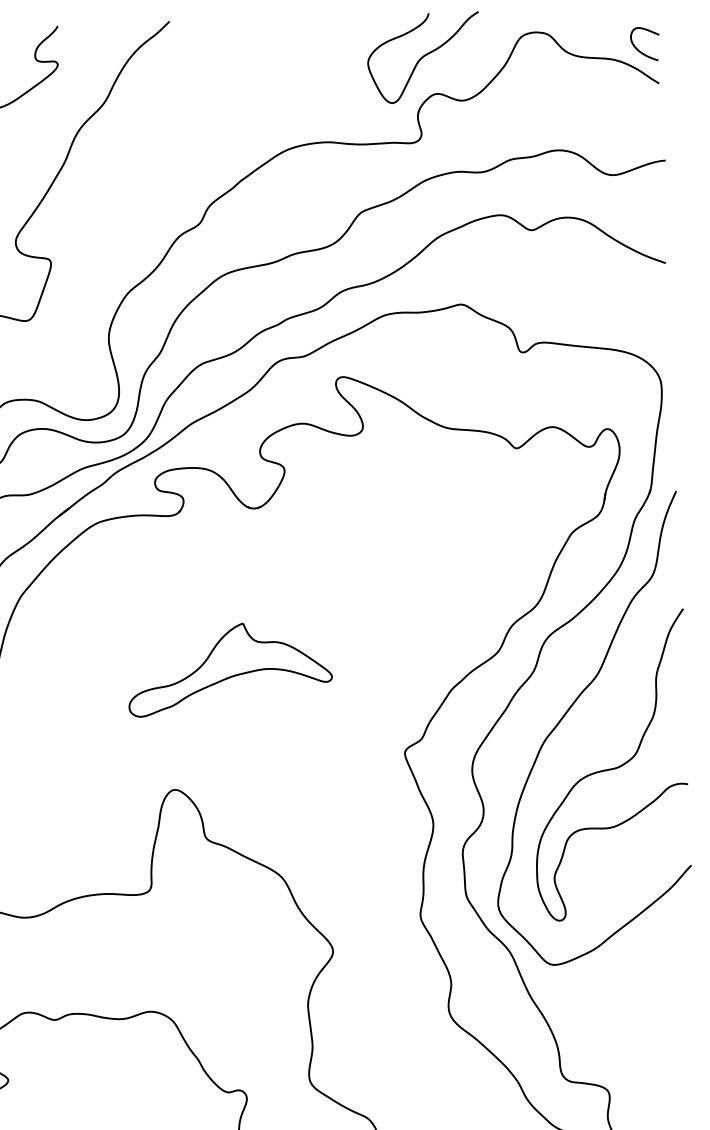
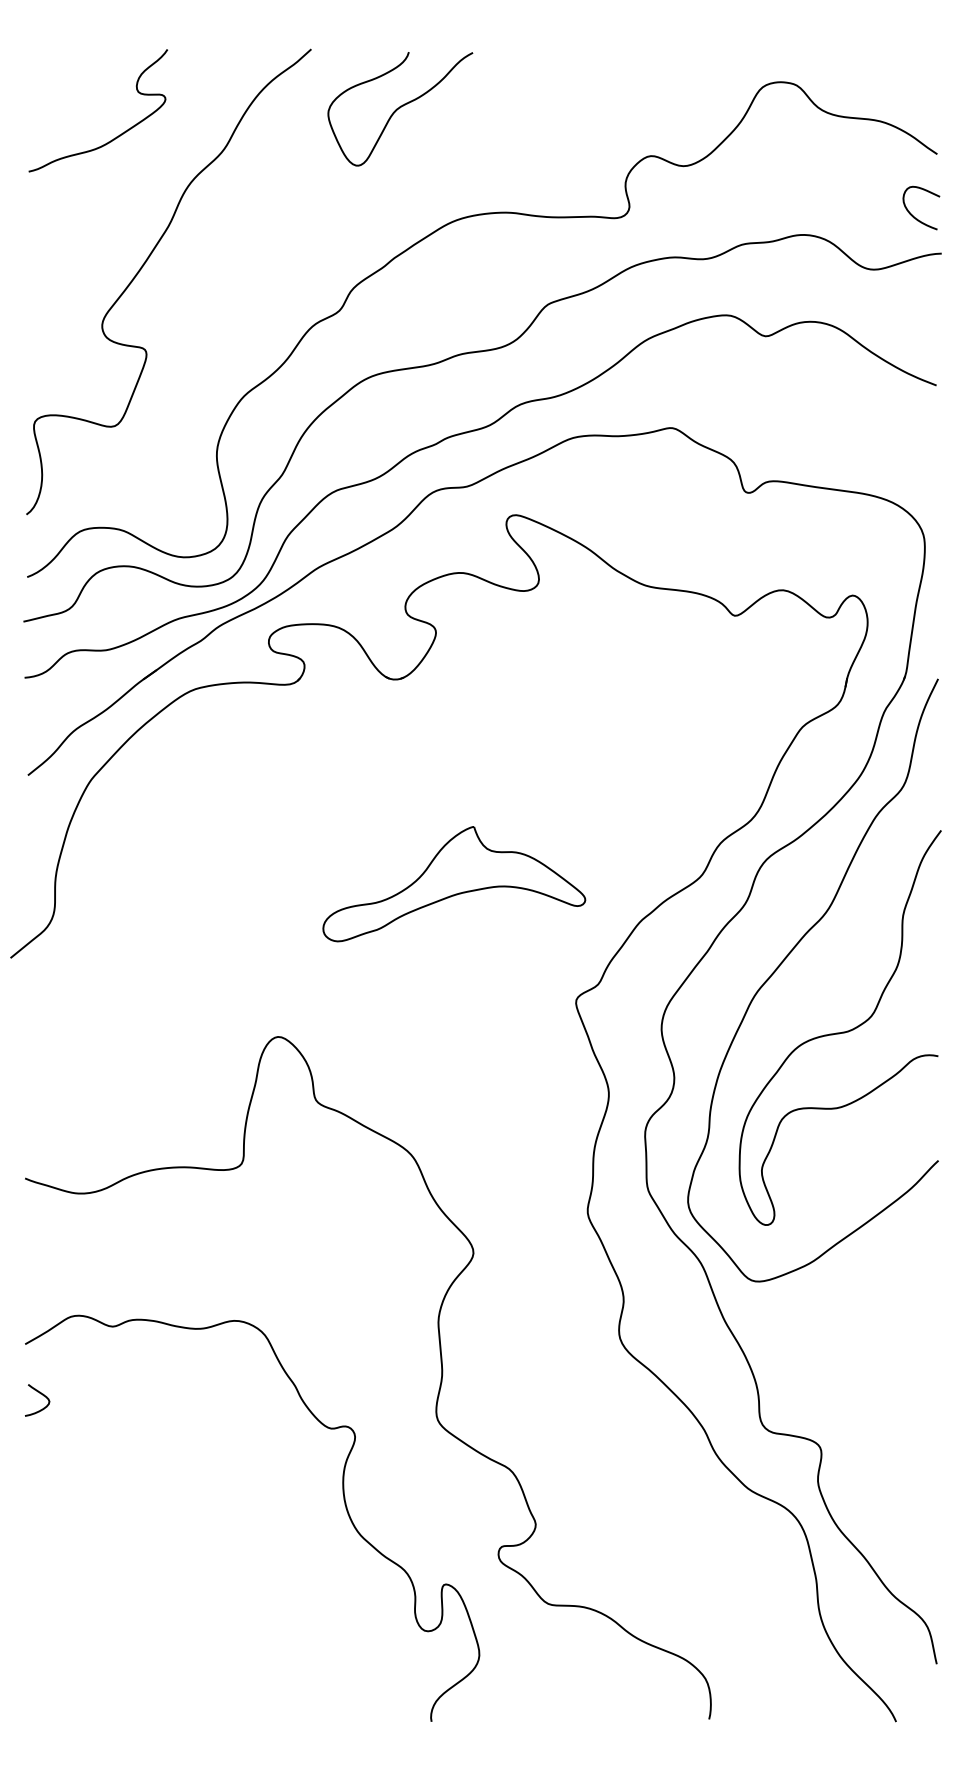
curve: (639, 50) -> (913, 215), moved
curve: (424, 57) -> (400, 108), moved
part: (229, 668) -> (454, 884), moved

